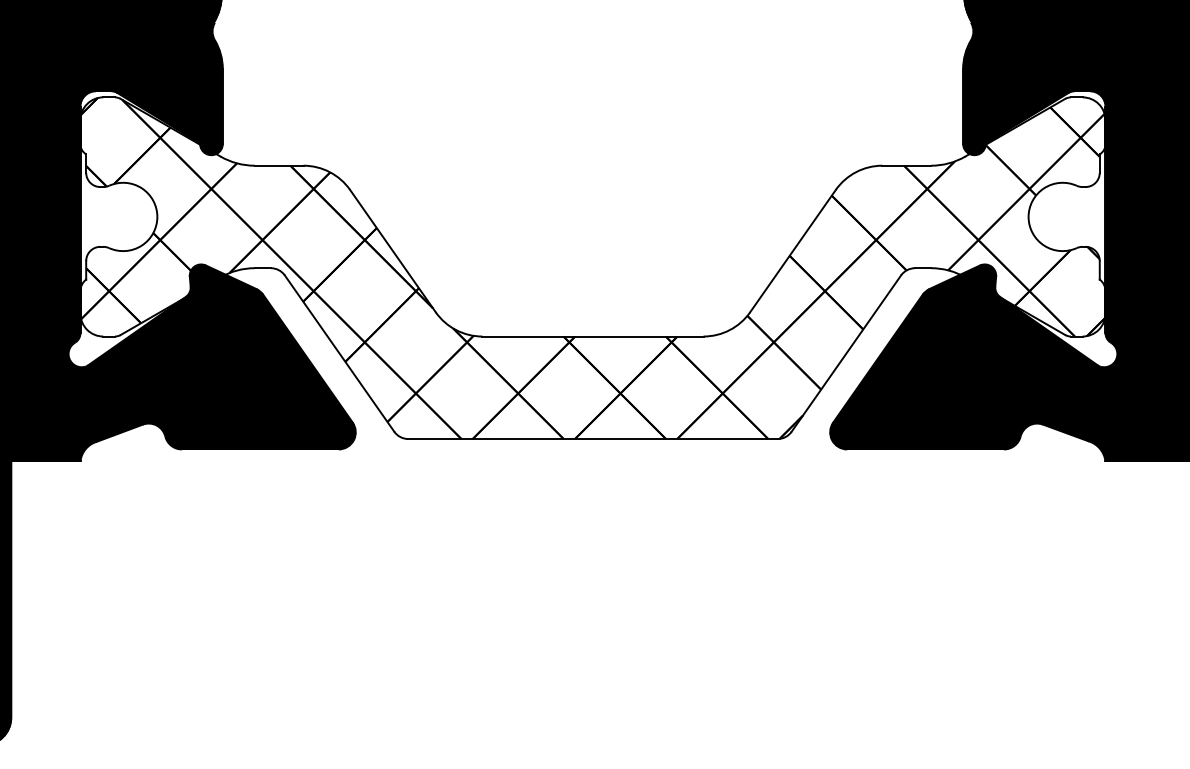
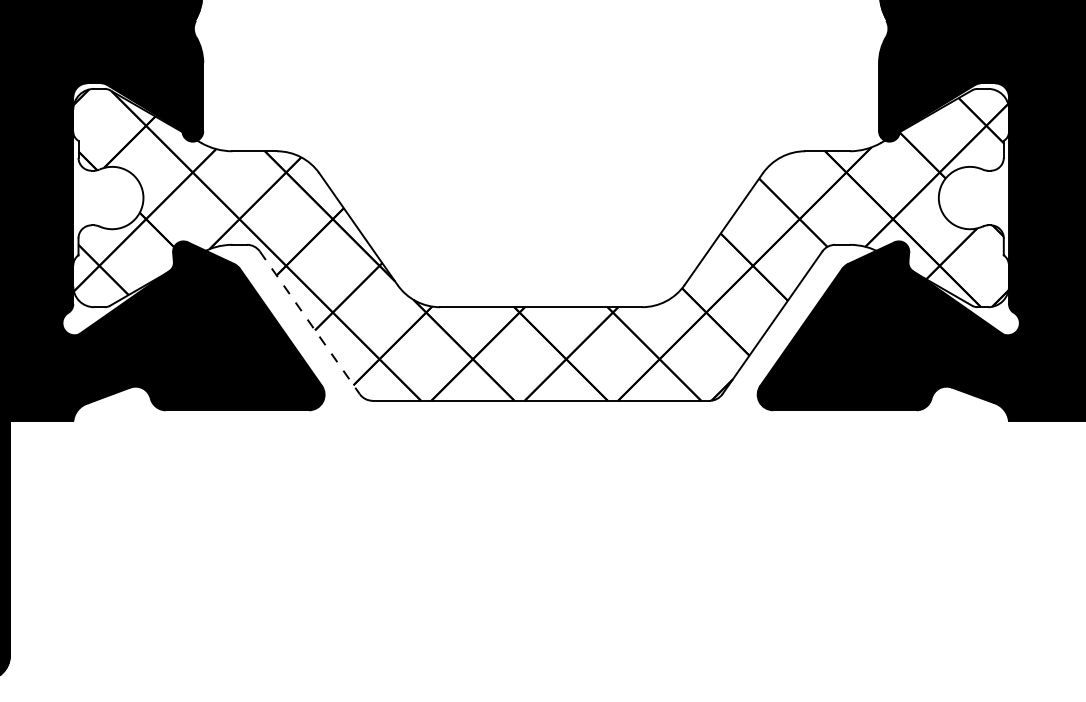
line: (340, 354) -> (310, 323), solid -> dashed

